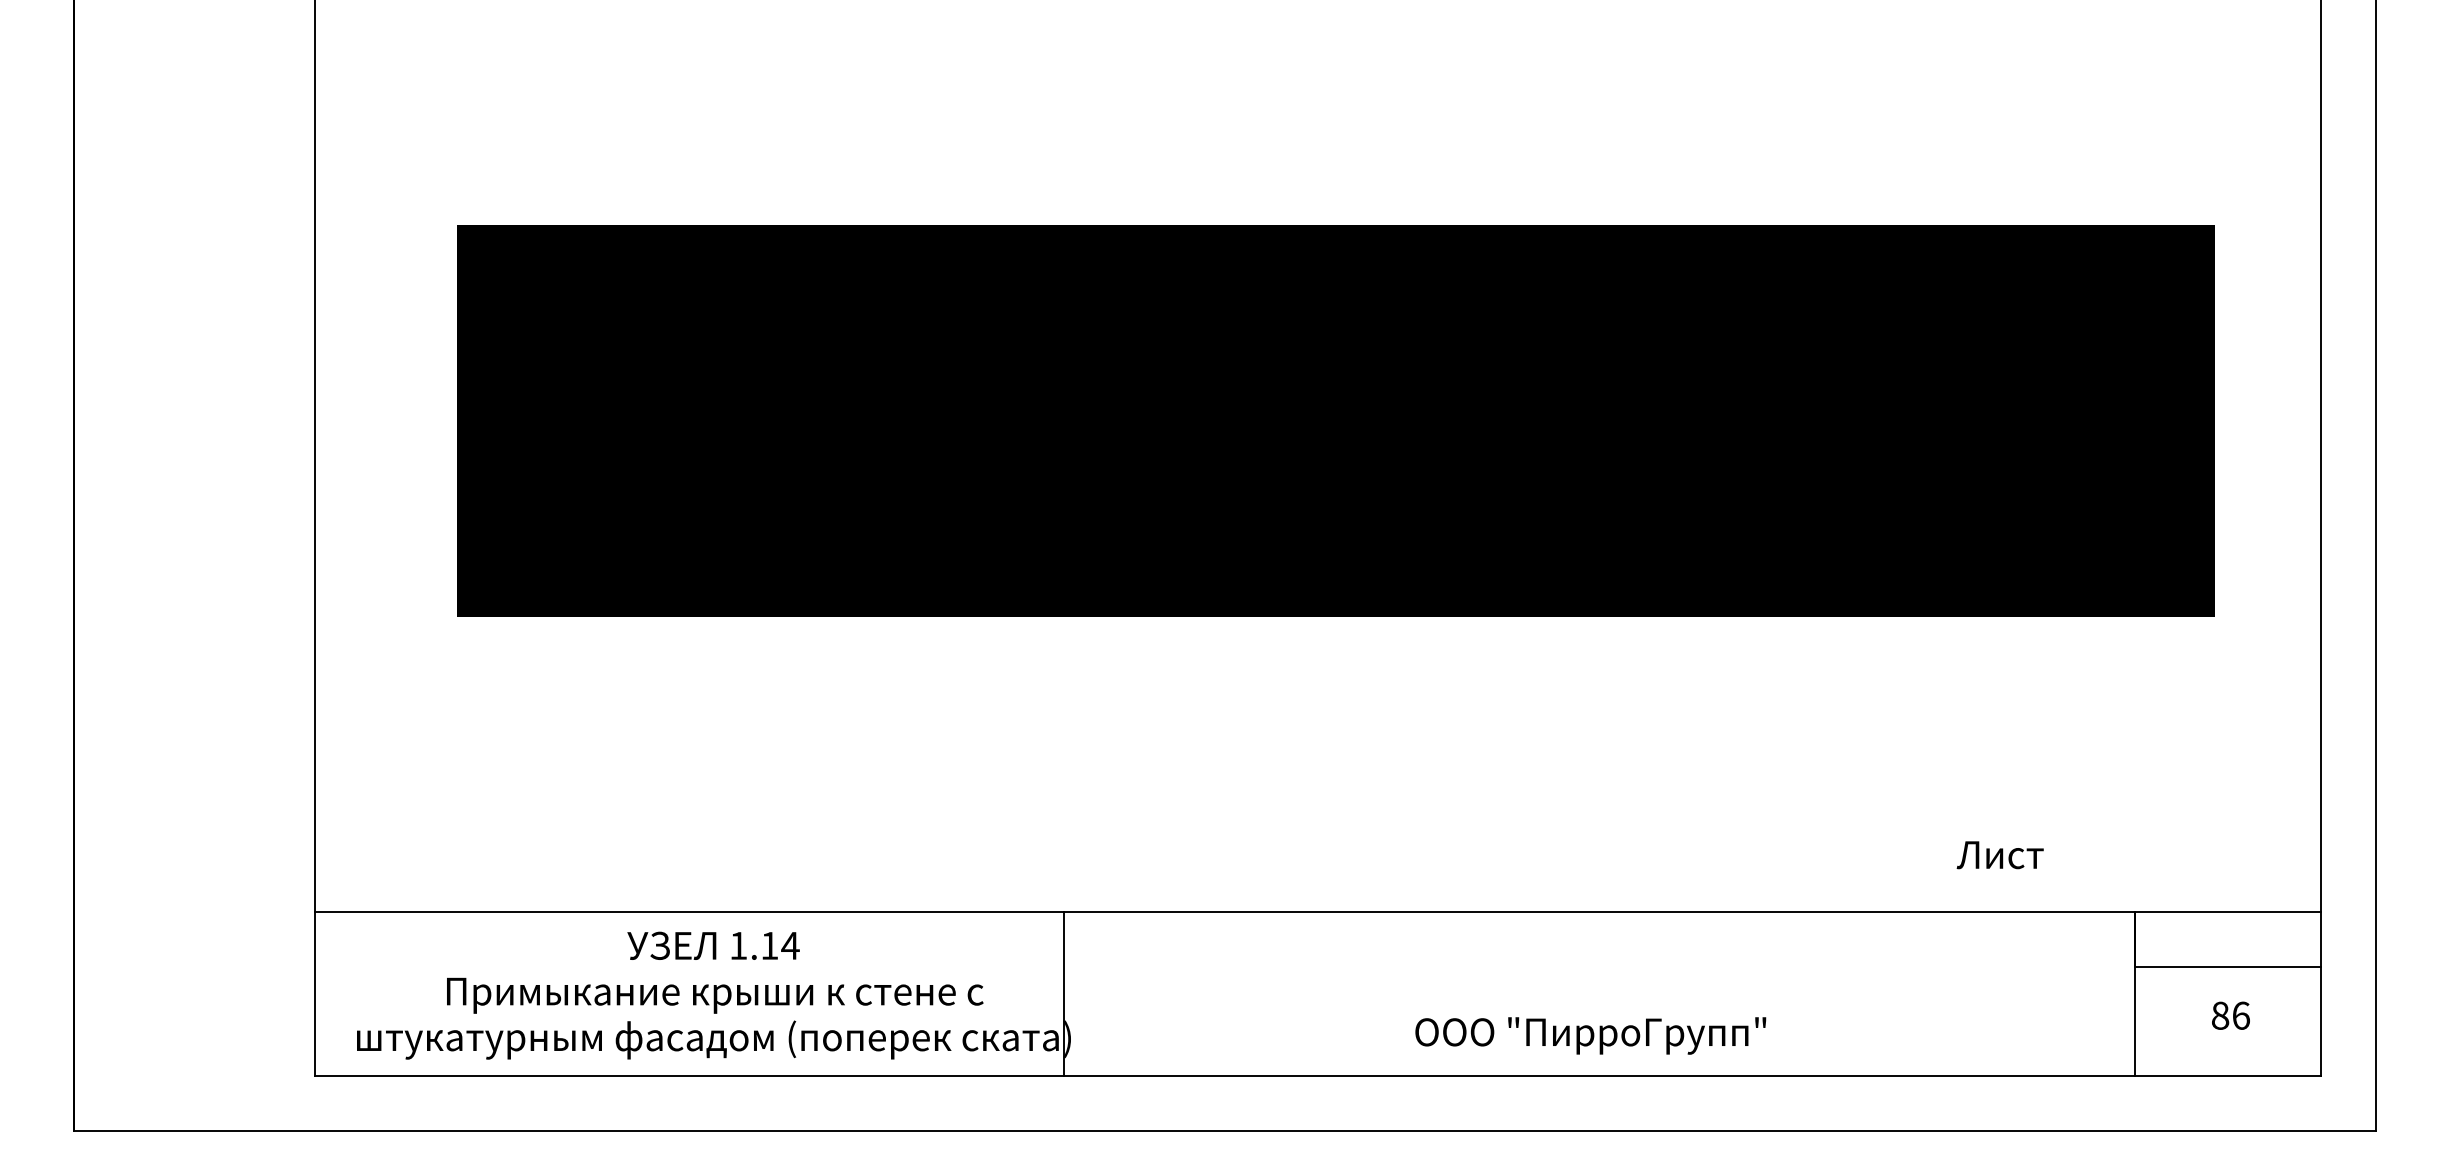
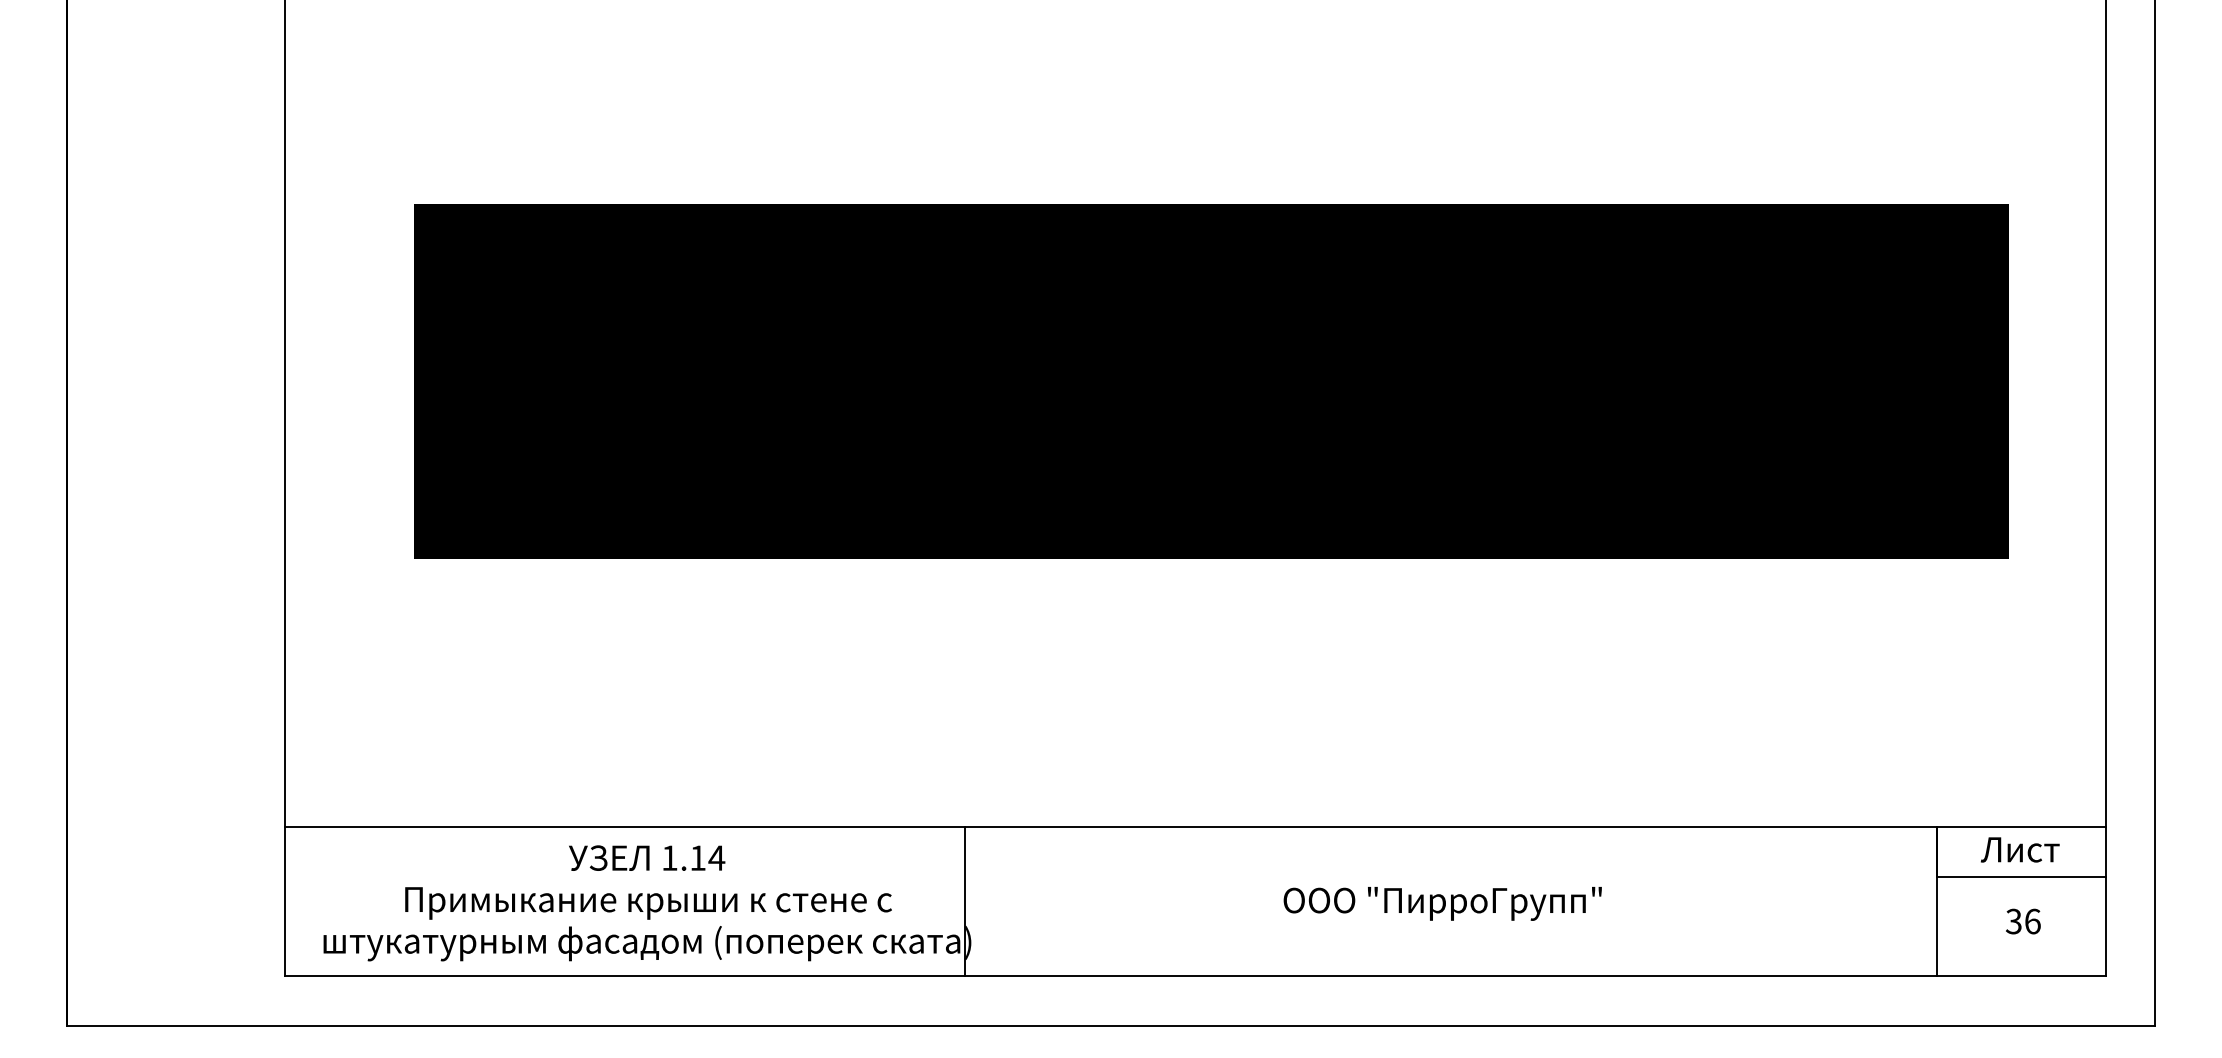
text: (2000, 854) -> (2020, 849), moved
text: (2219, 1015) -> (2013, 921), 86 -> 36
text: (1590, 1035) -> (1442, 903), moved

